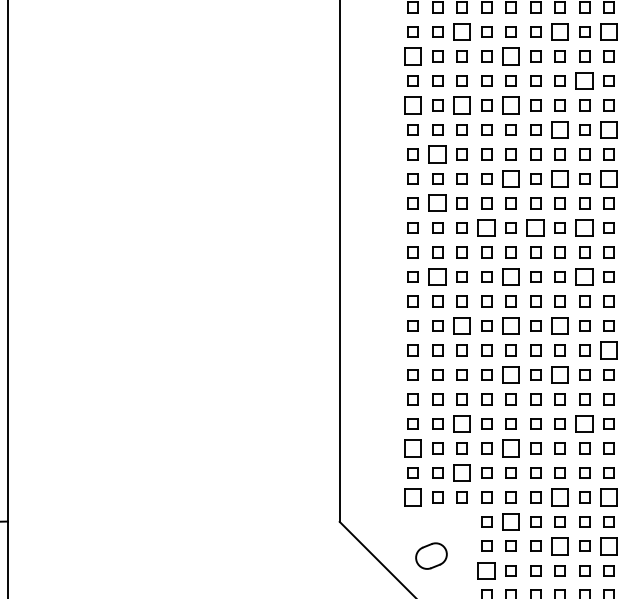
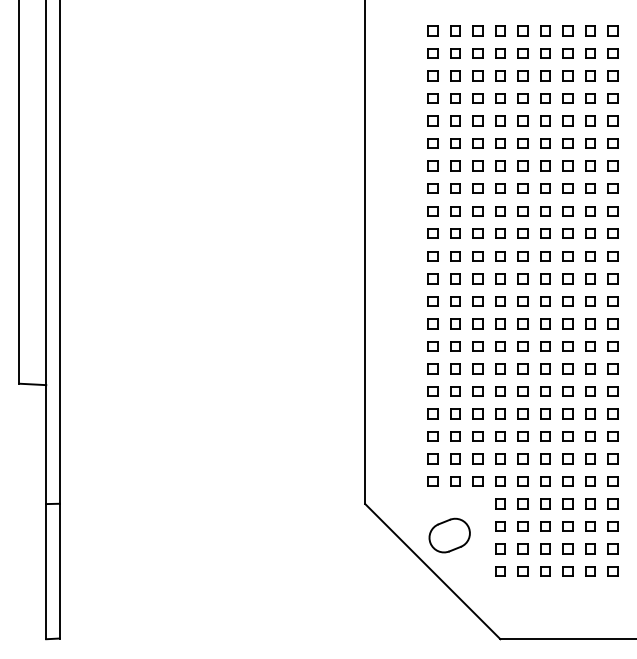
part: (461, 31) -> (477, 53), size x0.62
part: (559, 31) -> (567, 53), size x0.62
part: (608, 31) -> (612, 53), size x0.62
part: (412, 55) -> (432, 75), size x0.62
part: (510, 55) -> (522, 75), size x0.62
part: (584, 80) -> (590, 98), size x0.62
part: (412, 104) -> (432, 120), size x0.62
part: (461, 104) -> (477, 120), size x0.62
part: (510, 104) -> (522, 120), size x0.62
part: (559, 129) -> (567, 143), size x0.62
part: (608, 129) -> (612, 143), size x0.62
part: (437, 153) -> (455, 165), size x0.62
part: (510, 178) -> (522, 188), size x0.62
part: (559, 178) -> (567, 188), size x0.62
part: (608, 178) -> (612, 188), size x0.62
part: (437, 203) -> (455, 211), size x0.62
part: (486, 227) -> (500, 233), size x0.62
part: (535, 227) -> (545, 233), size x0.62
part: (584, 227) -> (590, 233), size x0.62
part: (437, 276) -> (455, 278), size x0.62
part: (510, 276) -> (522, 278), size x0.62
part: (584, 276) -> (590, 278), size x0.62
part: (461, 325) -> (477, 323), size x0.62
part: (510, 325) -> (522, 323), size x0.62
part: (559, 325) -> (567, 323), size x0.62
part: (608, 350) -> (612, 346), size x0.62
part: (510, 374) -> (522, 368), size x0.62
part: (559, 374) -> (567, 368), size x0.62
part: (461, 423) -> (477, 413), size x0.62
part: (584, 423) -> (590, 413), size x0.62
part: (412, 448) -> (432, 436), size x0.62
part: (510, 448) -> (522, 436), size x0.62
part: (461, 472) -> (477, 458), size x0.62
part: (412, 497) -> (432, 481), size x0.62
part: (559, 497) -> (567, 481), size x0.62
part: (608, 497) -> (612, 481), size x0.62
part: (510, 521) -> (522, 503), size x0.62
part: (559, 546) -> (567, 526), size x0.62
part: (608, 546) -> (612, 526), size x0.62
part: (431, 556) -> (449, 535), size x1.43
part: (486, 570) -> (500, 548), size x0.62

